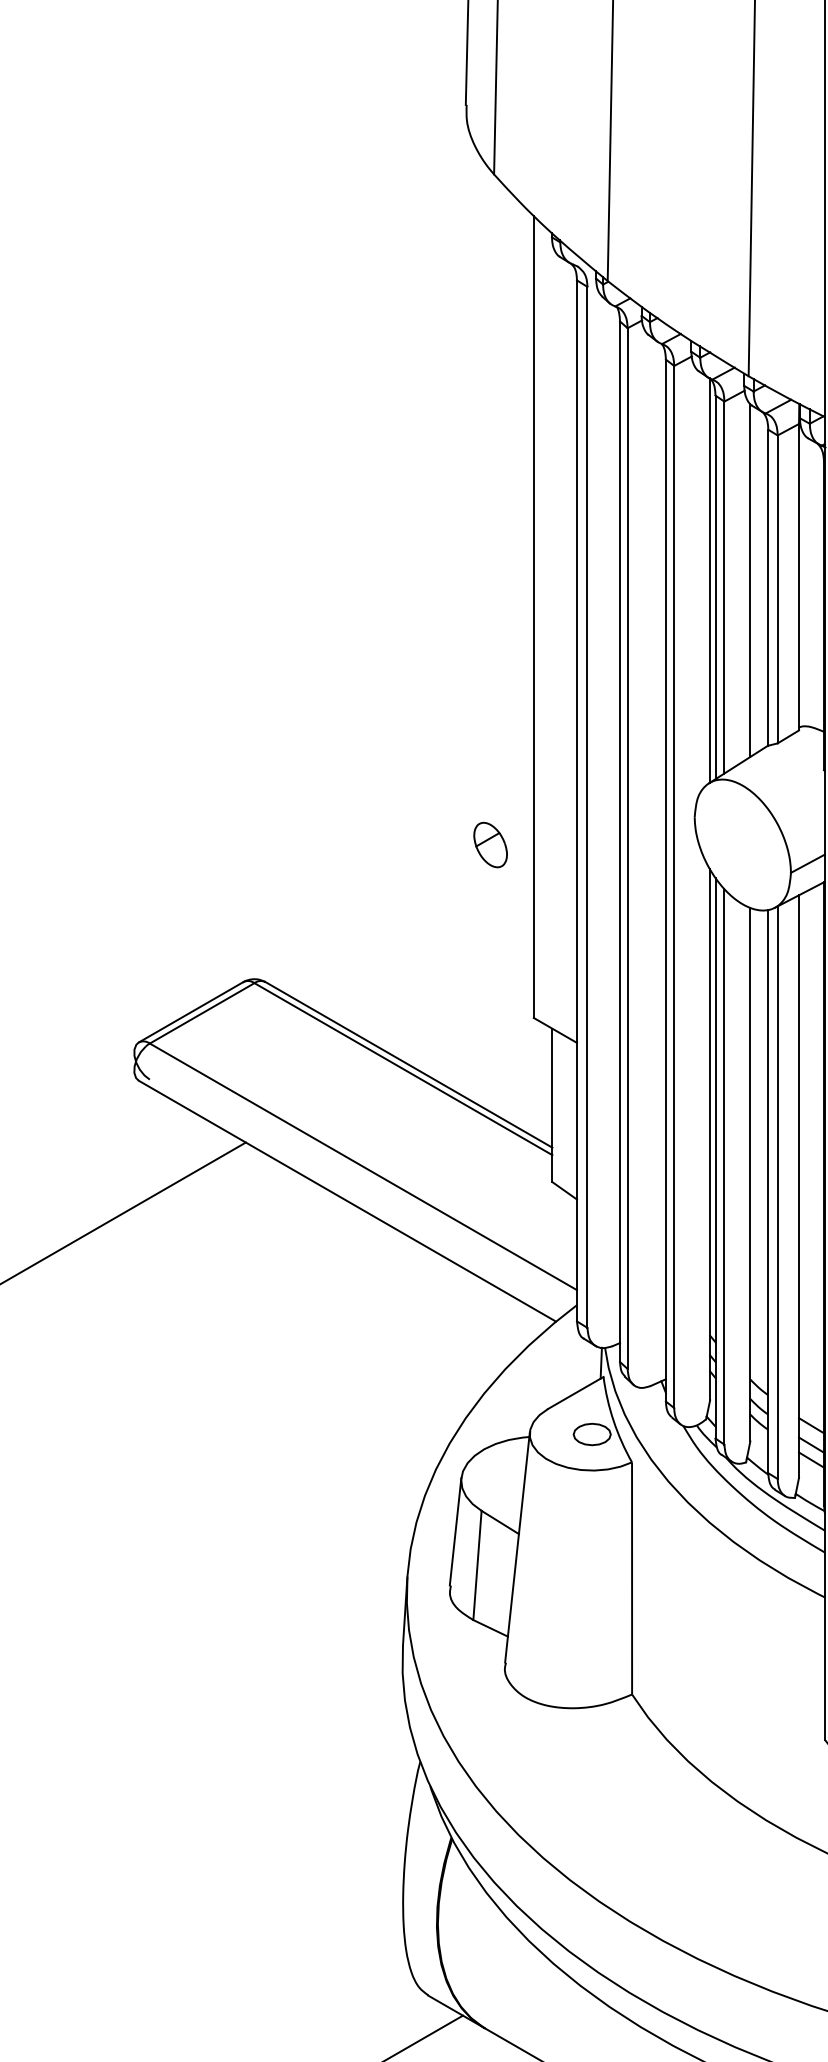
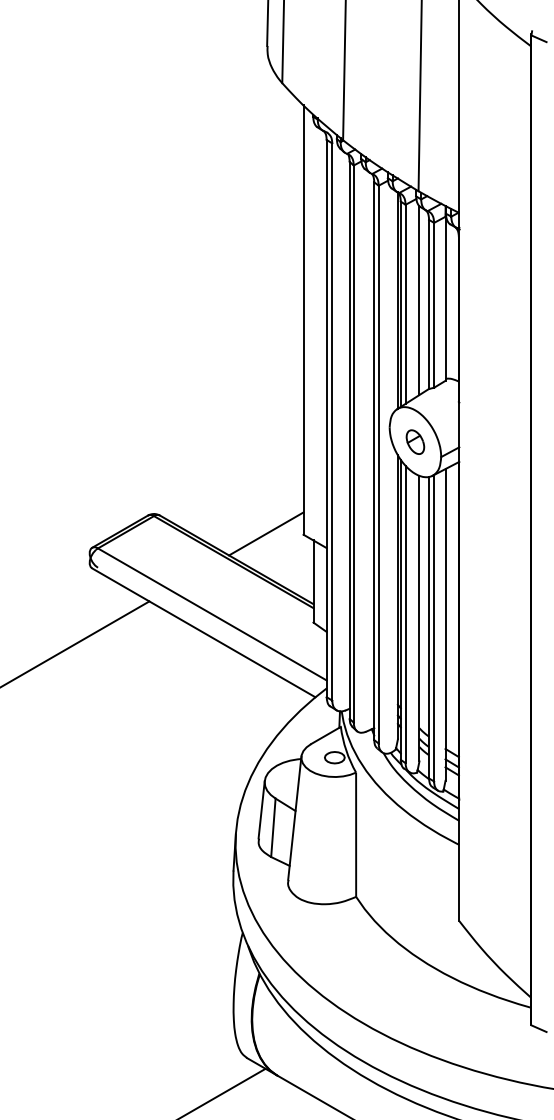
part: (490, 843) -> (415, 441), moved
line: (464, 1015) -> (266, 533), added

